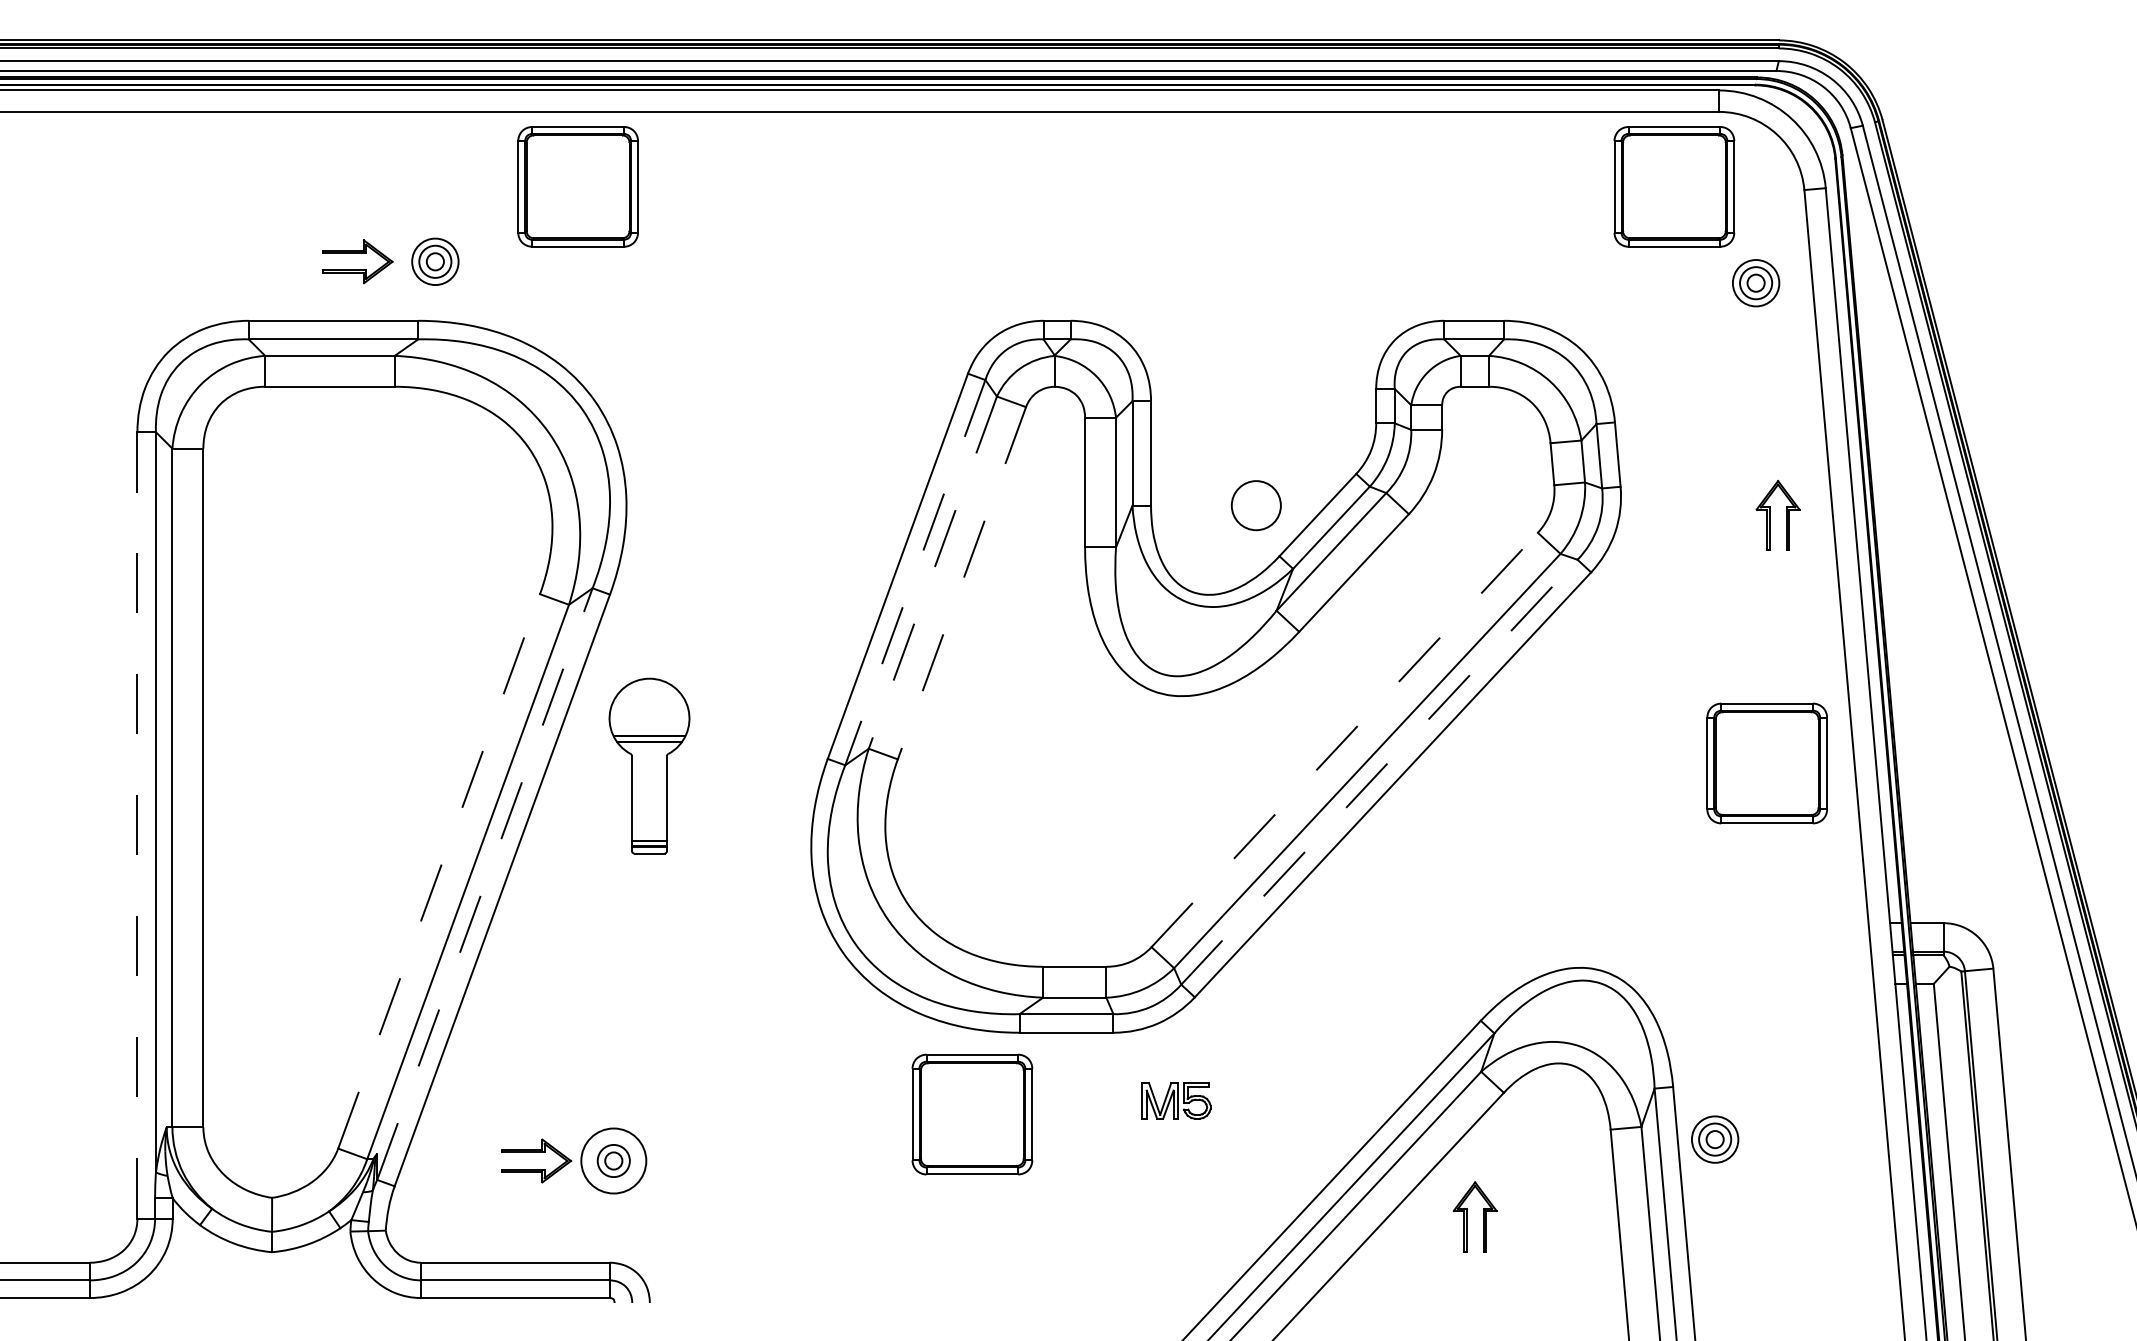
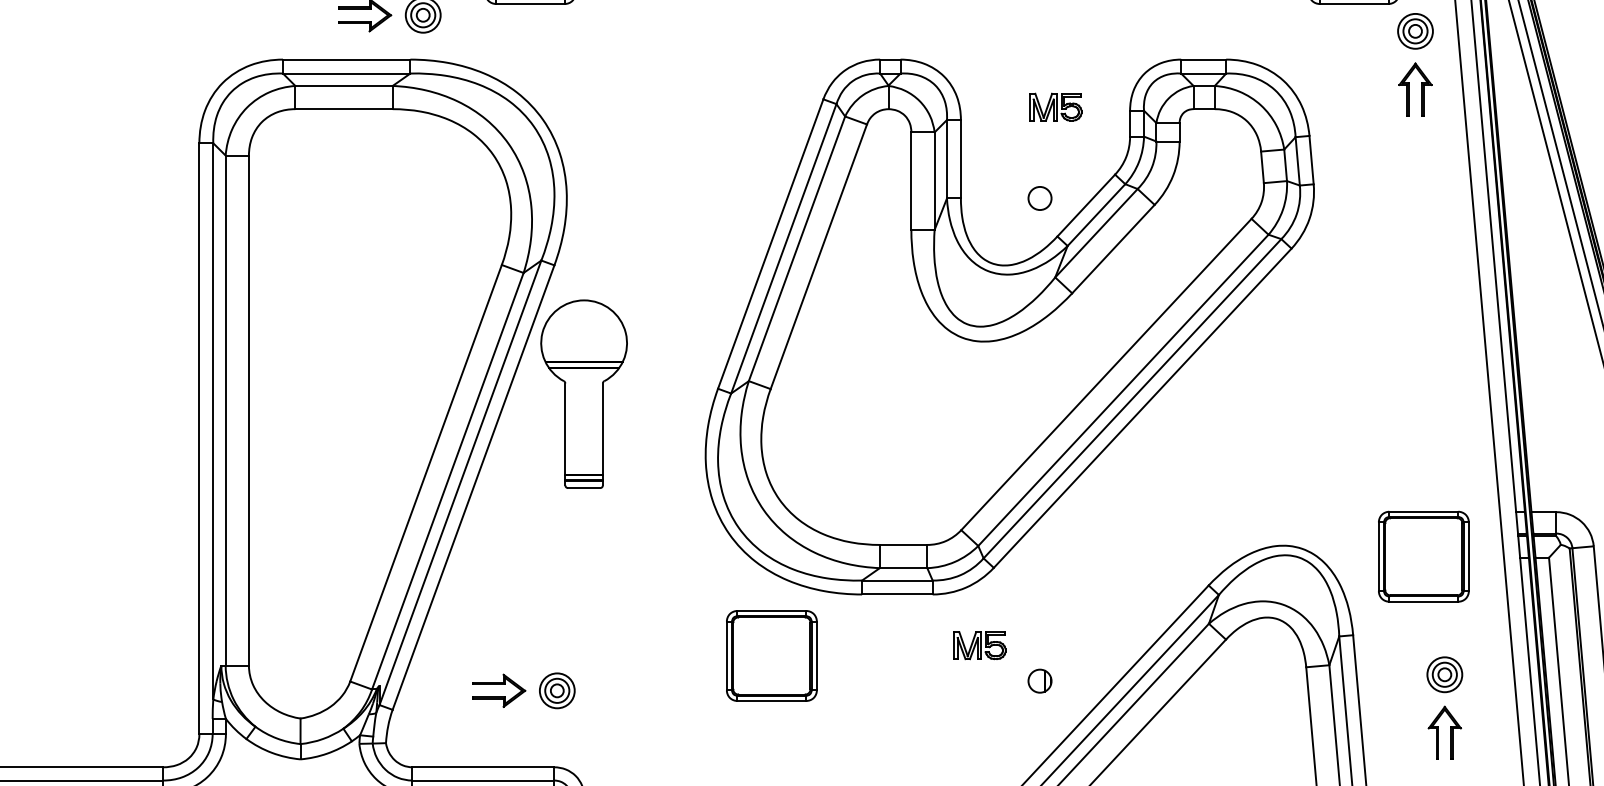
part: (1277, 384) -> (1055, 107), added
circle: (1256, 505) -> (1040, 198), size x0.62
part: (1770, 515) -> (1409, 89), moved
line: (915, 572) -> (783, 248), dashed -> solid
line: (932, 573) -> (796, 249), dashed -> solid
line: (961, 583) -> (818, 256), dashed -> solid
line: (1345, 739) -> (1107, 374), dashed -> solid
part: (1766, 763) -> (1423, 556), moved
part: (649, 765) -> (584, 393), size x1.43
line: (1379, 772) -> (1132, 398), dashed -> solid
line: (137, 825) -> (199, 438), dashed -> solid
line: (439, 871) -> (426, 473), dashed -> solid
line: (484, 884) -> (460, 483), dashed -> solid
part: (972, 1114) -> (771, 655), moved
part: (1715, 1139) -> (1445, 674), moved
part: (1256, 1147) -> (1040, 680), added
circle: (613, 1160) -> (557, 690), size x0.71
part: (1467, 1216) -> (1439, 732), moved

